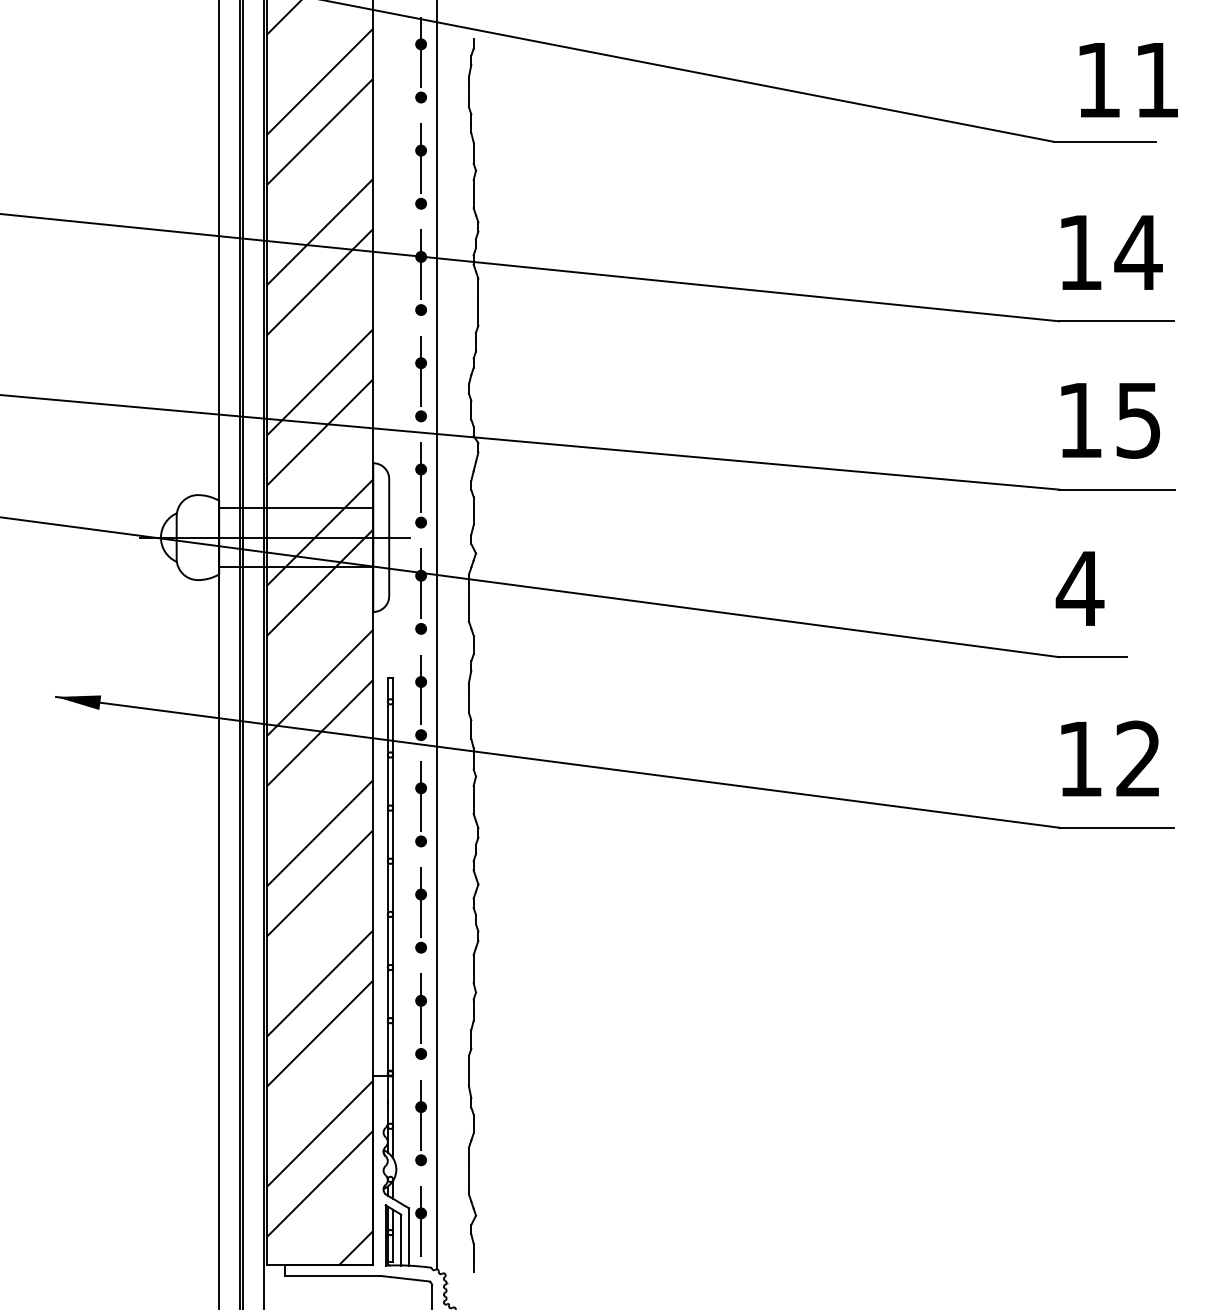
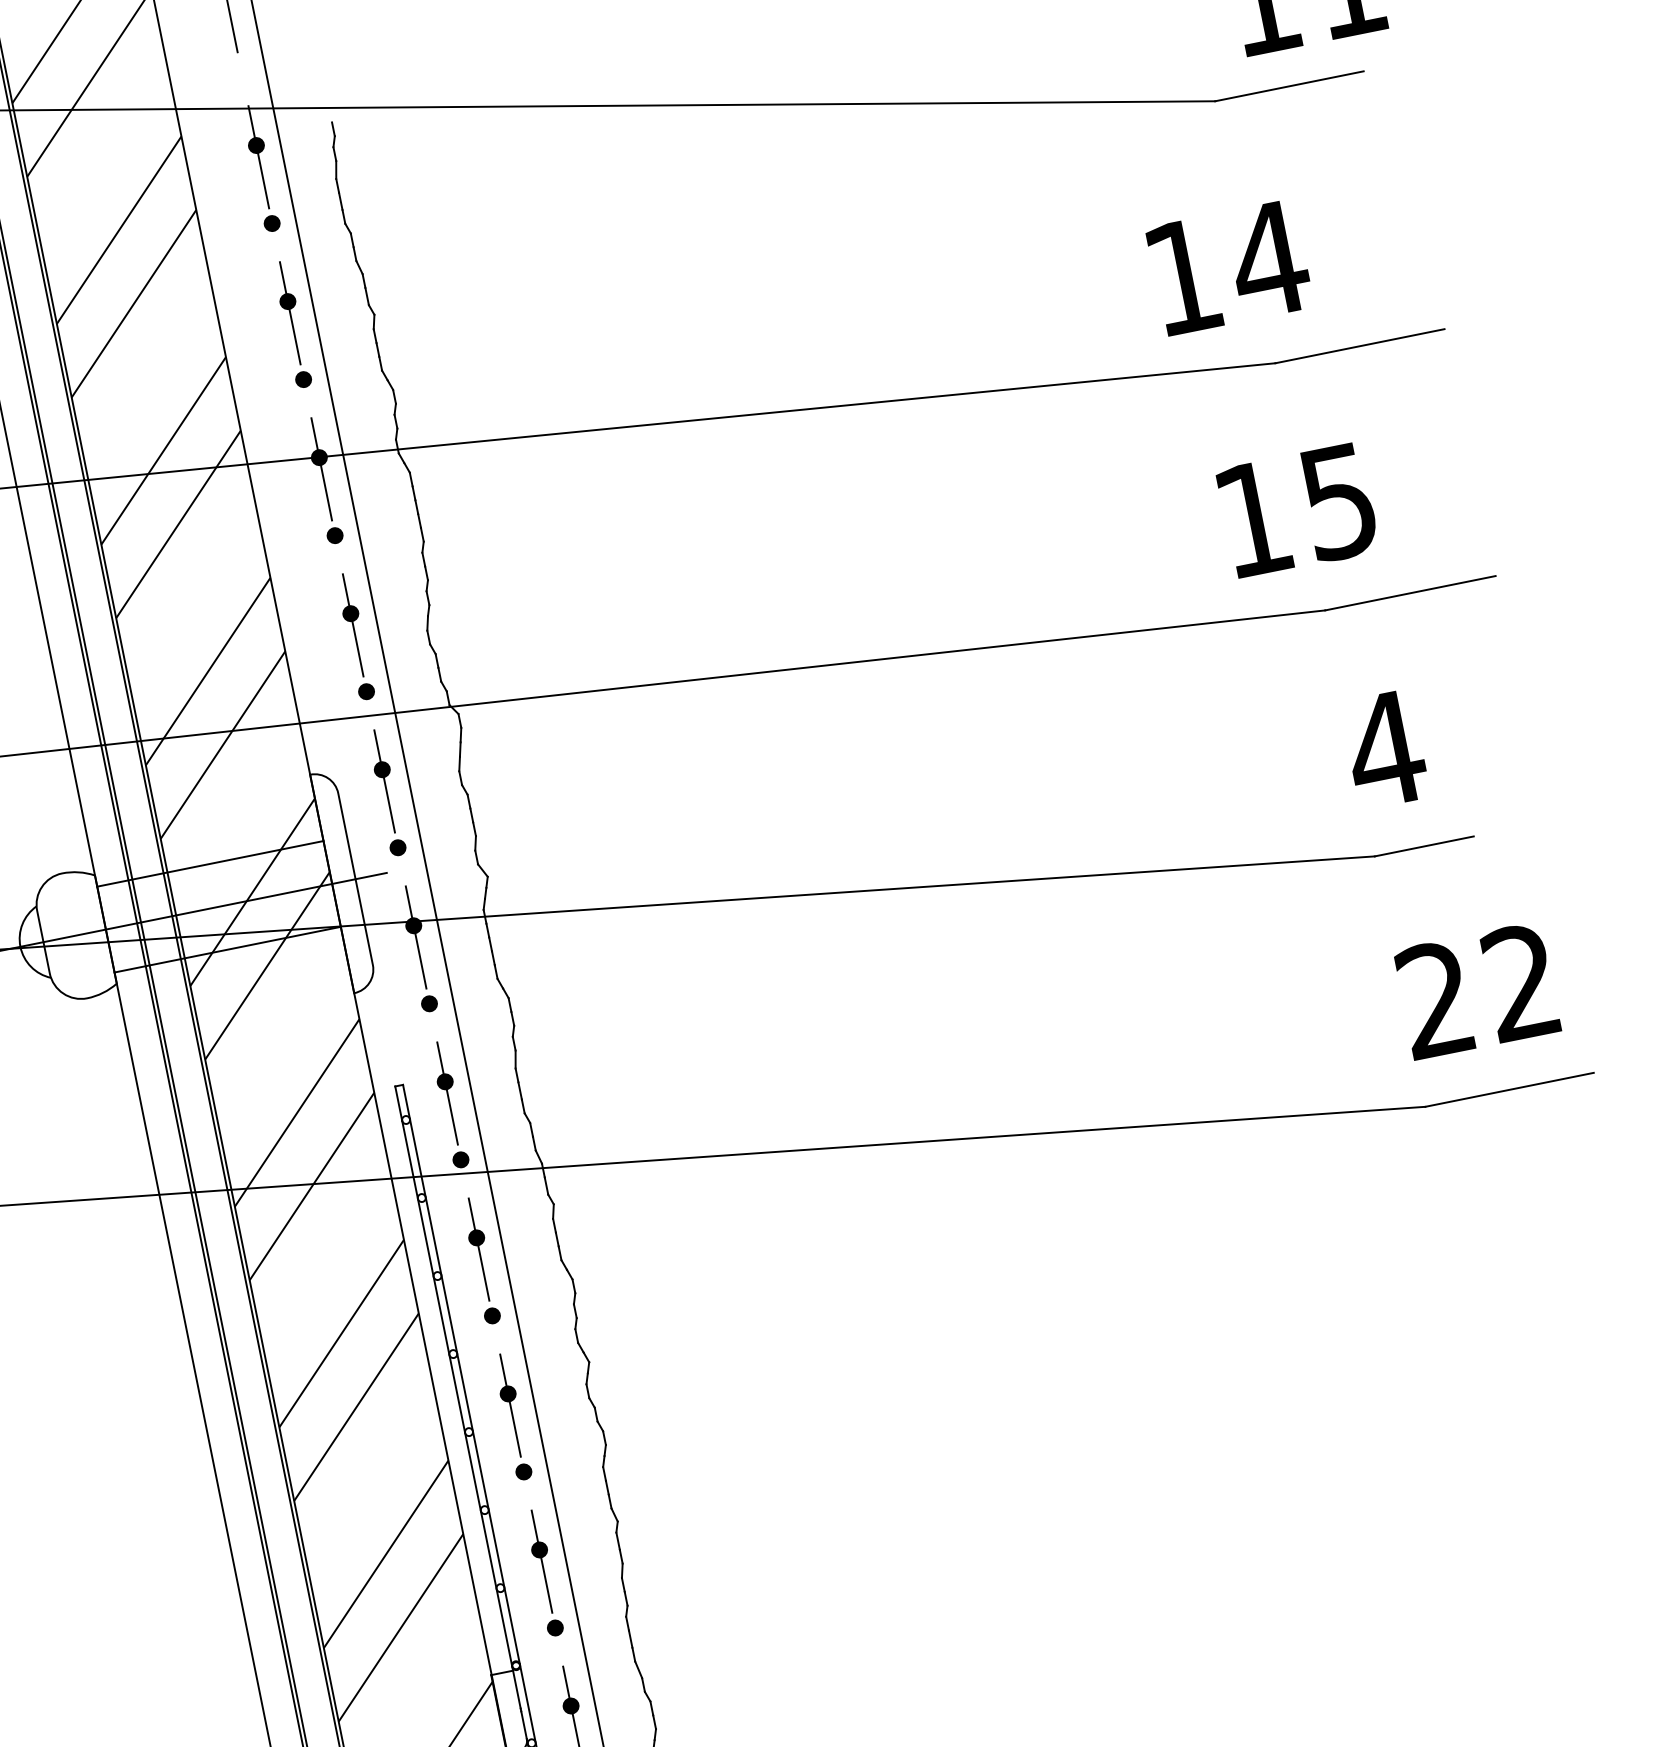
text: (1111, 252) -> (1228, 267), moved
text: (1110, 420) -> (1297, 510), moved
text: (1079, 758) -> (1434, 999), 12 -> 22

